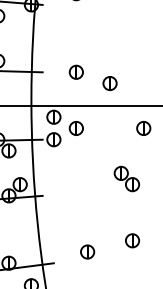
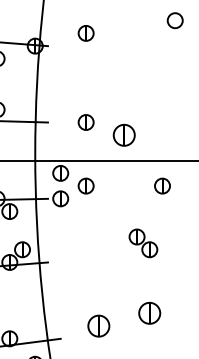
part: (110, 82) -> (124, 134), size x1.4
part: (132, 240) -> (149, 313), size x1.4
part: (87, 251) -> (98, 325), size x1.4

